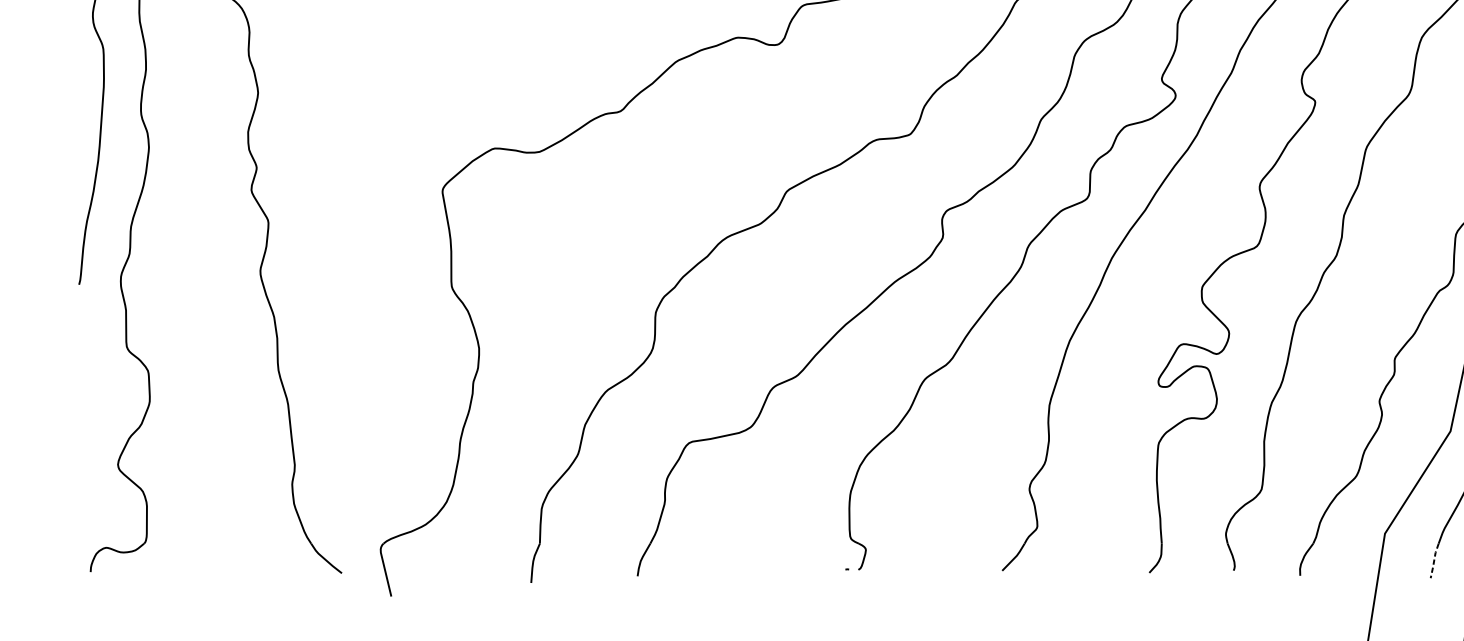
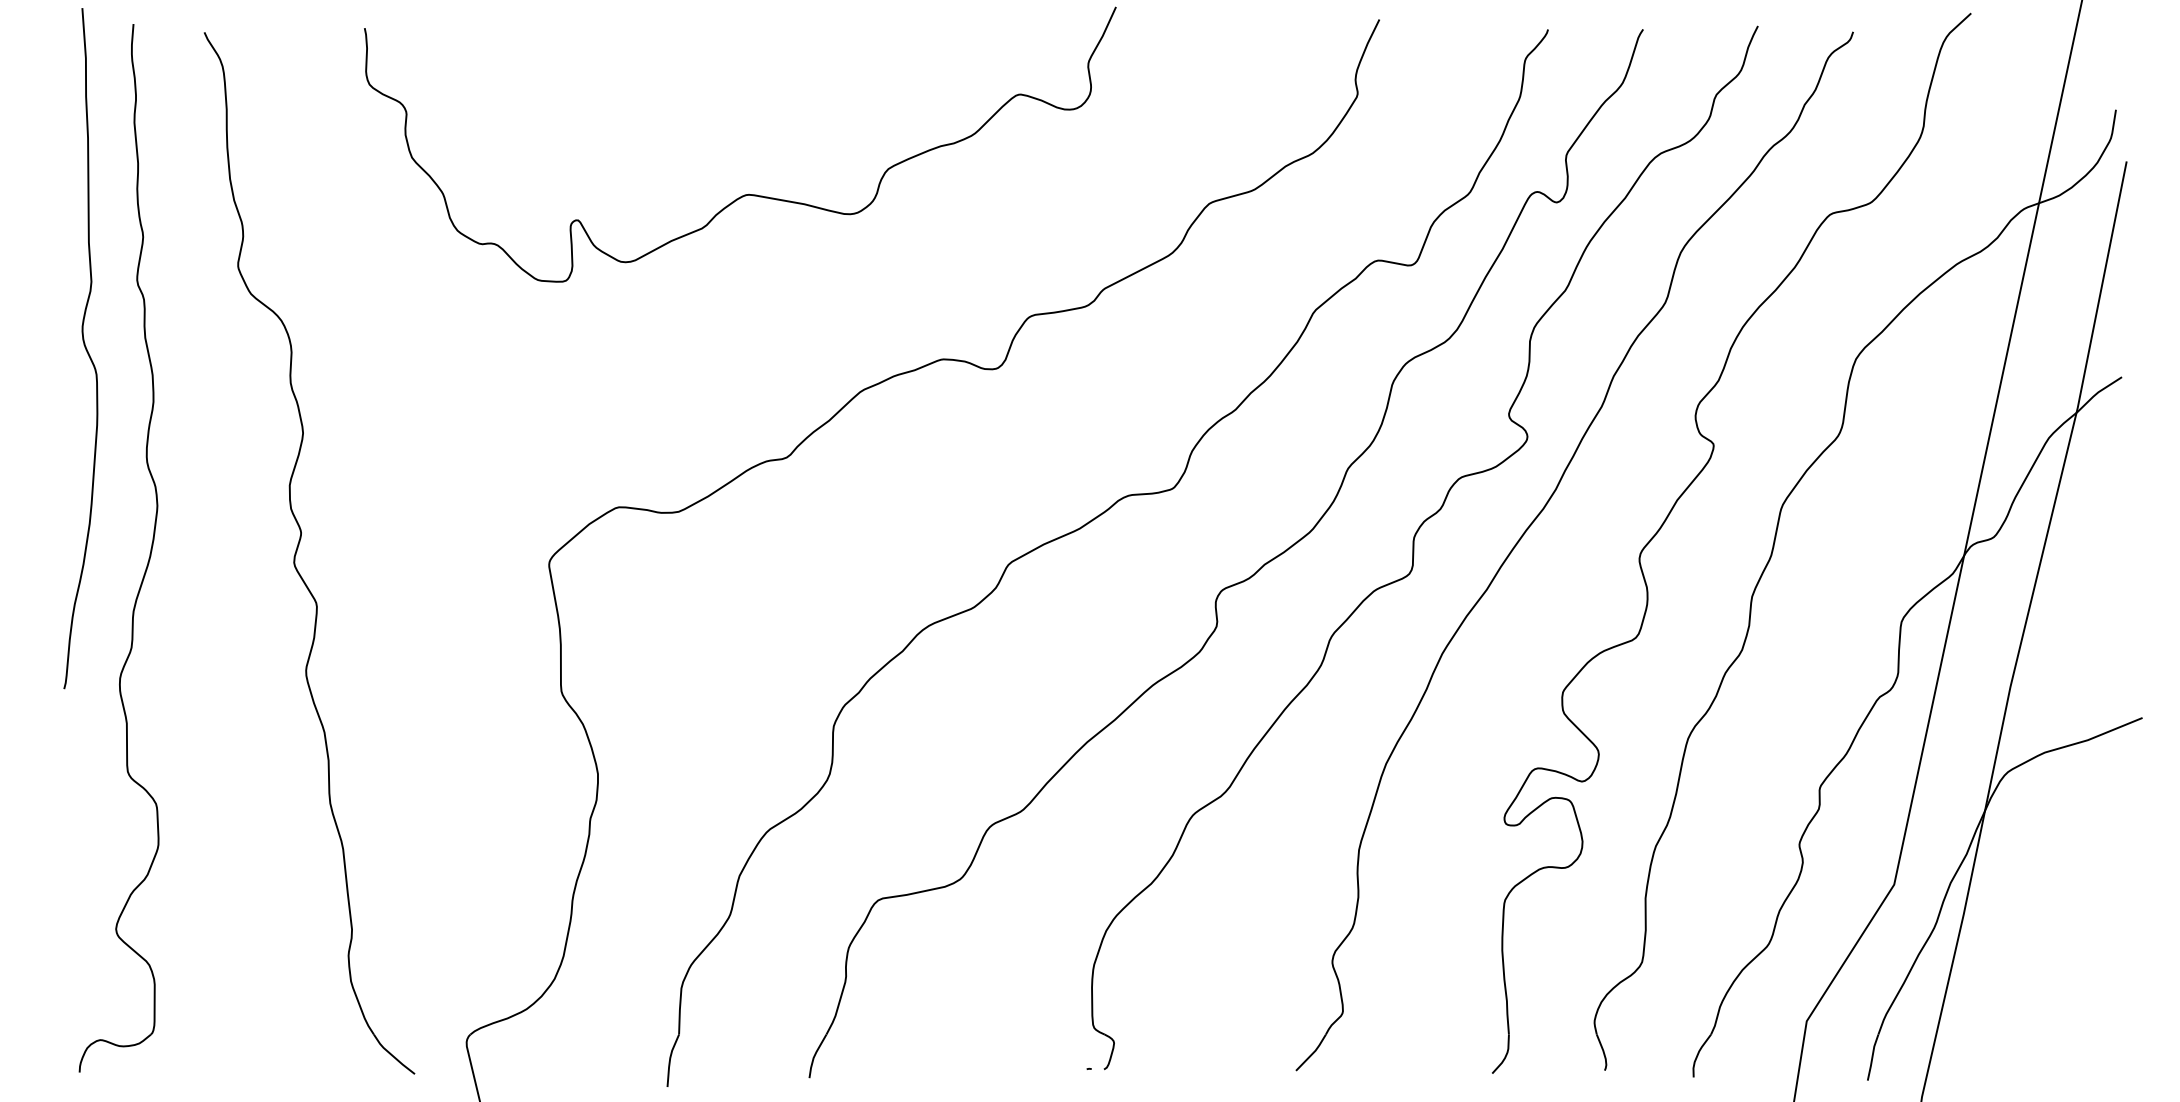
line: (1434, 561) -> (1872, 1058), dashed -> solid

